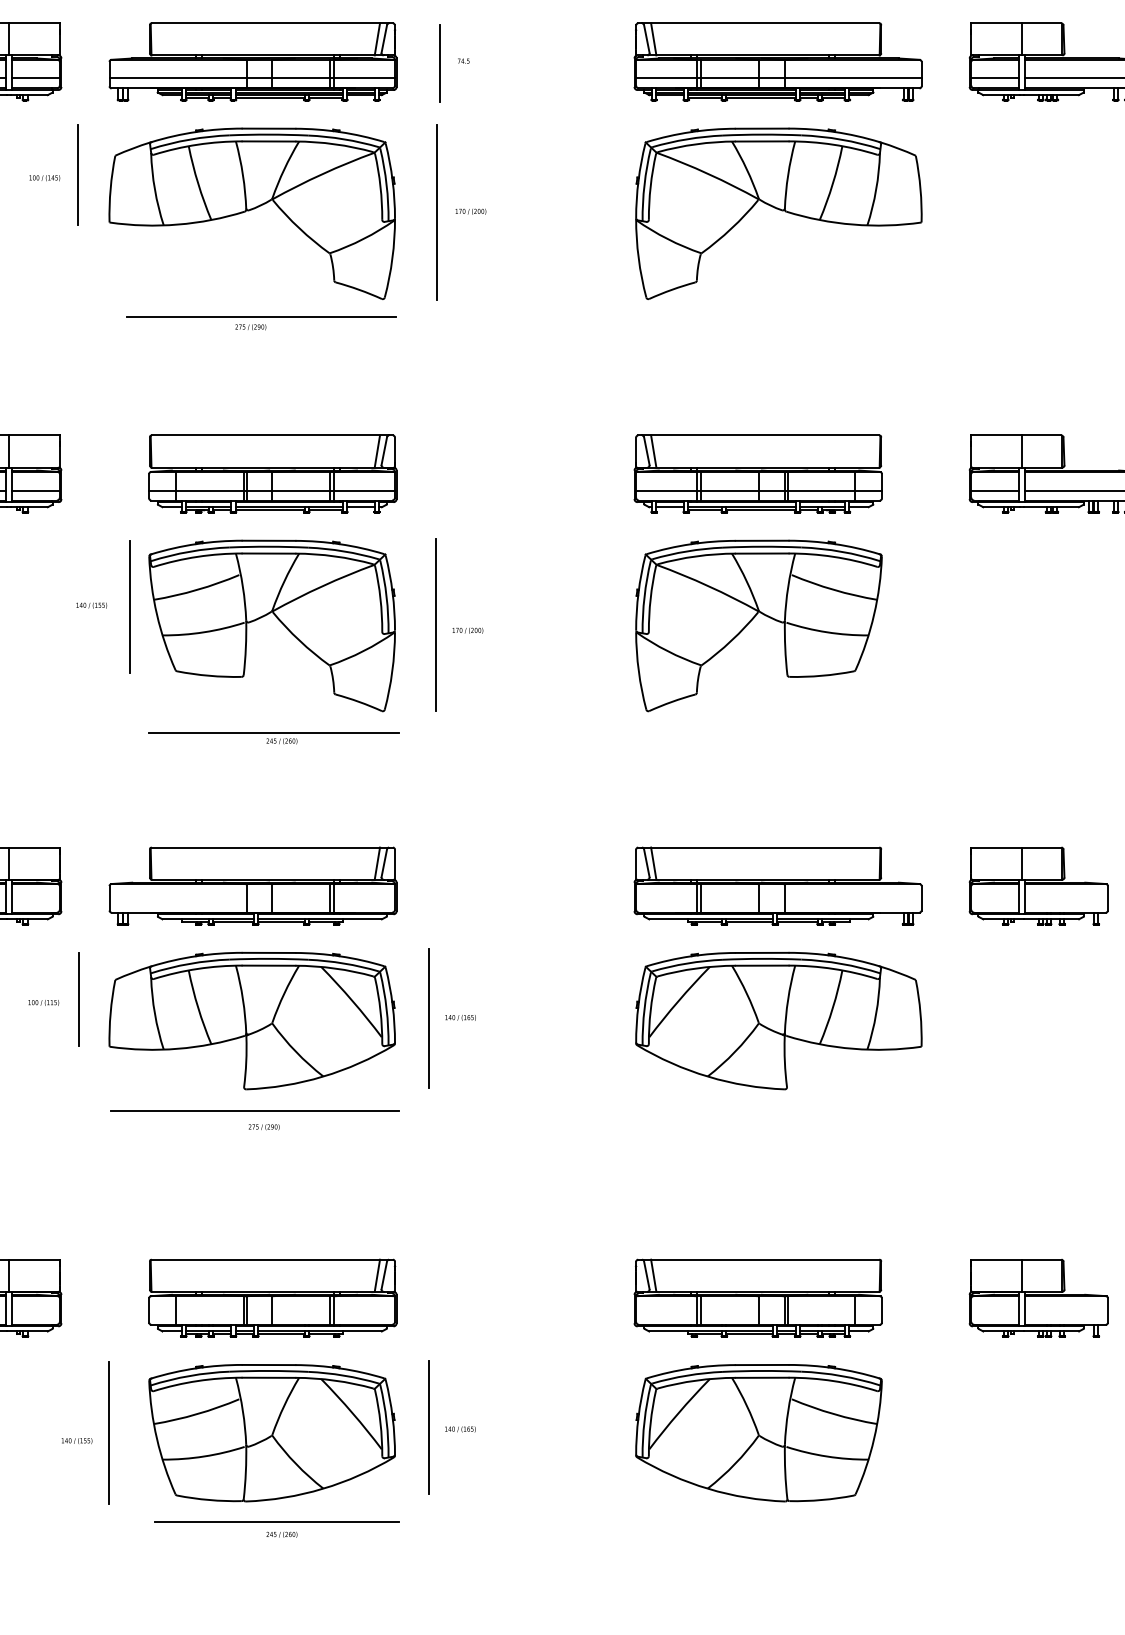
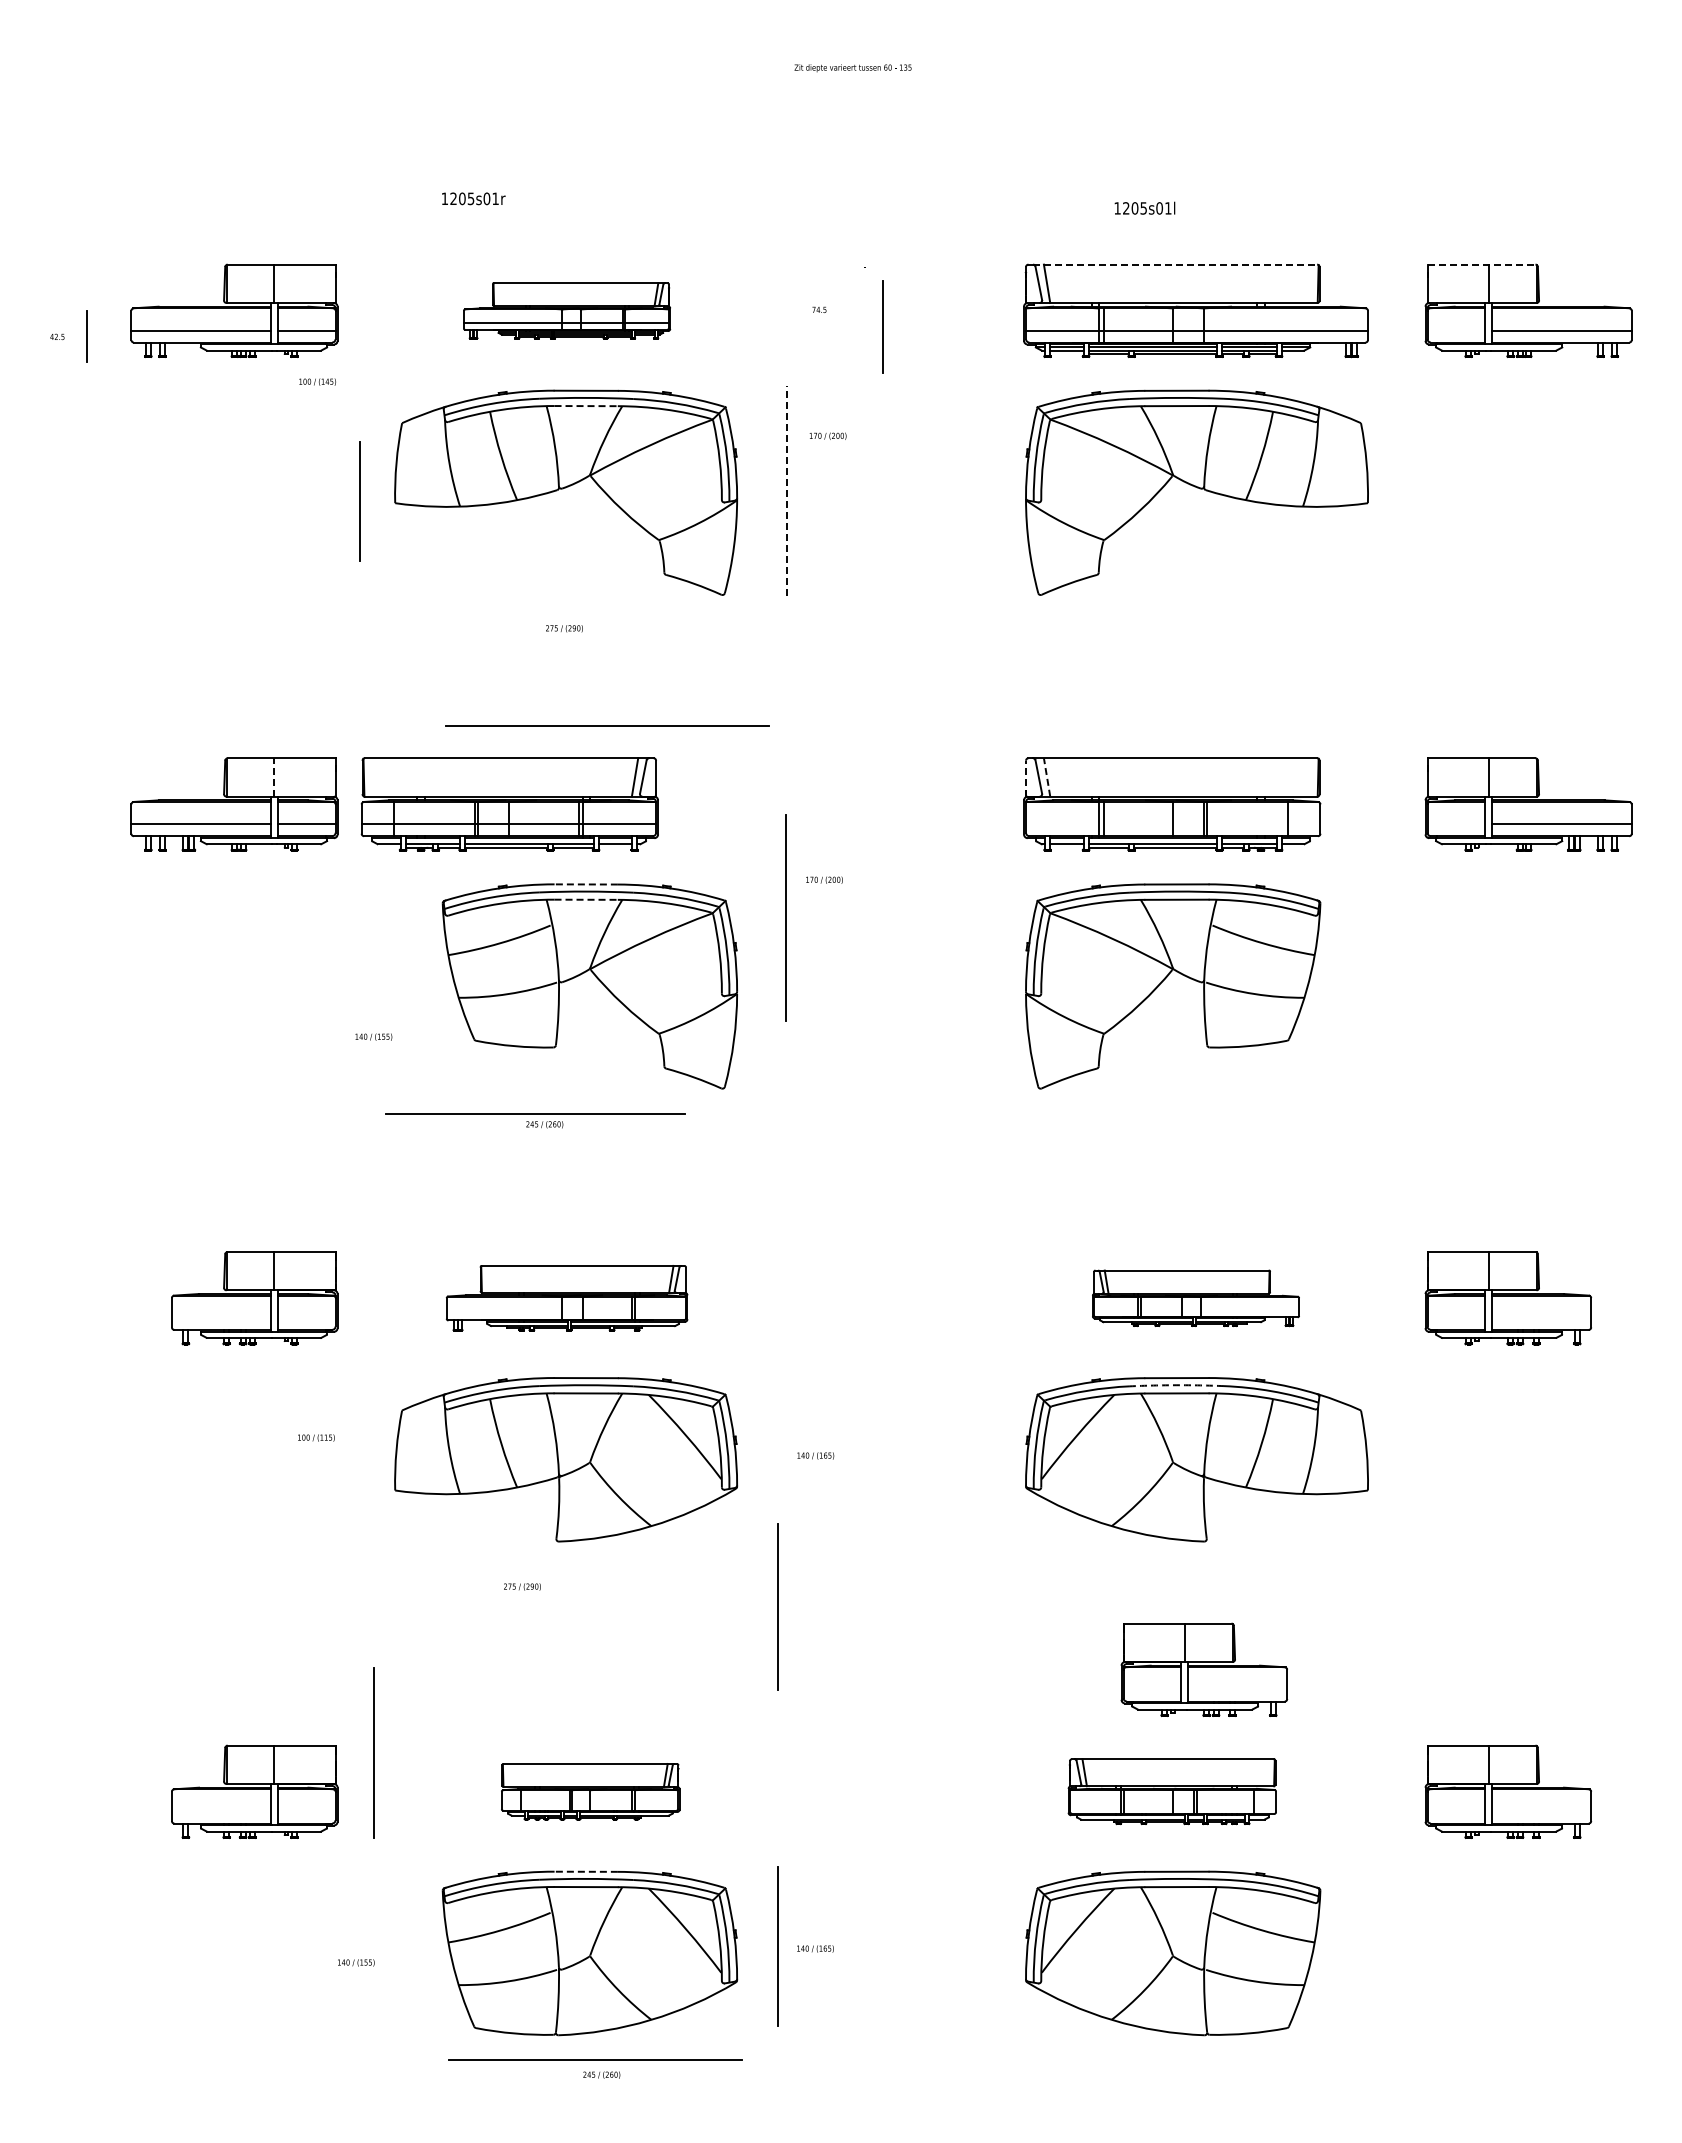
line: (760, 23) -> (1175, 264), solid -> dashed
line: (1016, 23) -> (1481, 264), solid -> dashed
part: (252, 61) -> (566, 310), size x0.6
line: (439, 63) -> (882, 326), moved
line: (994, 78) -> (1455, 330), removed
line: (269, 141) -> (586, 406), solid -> dashed
line: (78, 175) -> (359, 501), moved
text: (44, 177) -> (317, 381), moved
text: (470, 211) -> (827, 435), moved
line: (437, 212) -> (787, 491), solid -> dashed
line: (261, 316) -> (607, 725), moved
line: (8, 450) -> (274, 776), solid -> dashed
line: (654, 450) -> (1047, 776), solid -> dashed
line: (636, 452) -> (1026, 778), solid -> dashed
part: (272, 474) -> (509, 804), moved
line: (759, 490) -> (1173, 824), removed
line: (994, 490) -> (1455, 824), removed
line: (269, 540) -> (586, 884), solid -> dashed
line: (269, 553) -> (586, 899), solid -> dashed
text: (91, 605) -> (373, 1036), moved
line: (129, 606) -> (419, 963), removed
line: (435, 624) -> (785, 917), moved
text: (467, 630) -> (824, 879), moved
part: (274, 737) -> (535, 1120), moved
part: (252, 886) -> (566, 1298), size x0.7
part: (777, 886) -> (1195, 1298), size x0.6
arc: (761, 959) -> (1176, 1385), solid -> dashed
line: (78, 999) -> (357, 1433), removed
line: (428, 1018) -> (777, 1606), moved
line: (254, 1111) -> (568, 1567), removed
text: (264, 1126) -> (522, 1586), moved
part: (785, 1196) -> (1204, 1669), added
part: (272, 1298) -> (590, 1791), size x0.6
part: (758, 1298) -> (1172, 1791), size x0.7
line: (269, 1364) -> (586, 1871), solid -> dashed
line: (108, 1432) -> (373, 1752), moved

